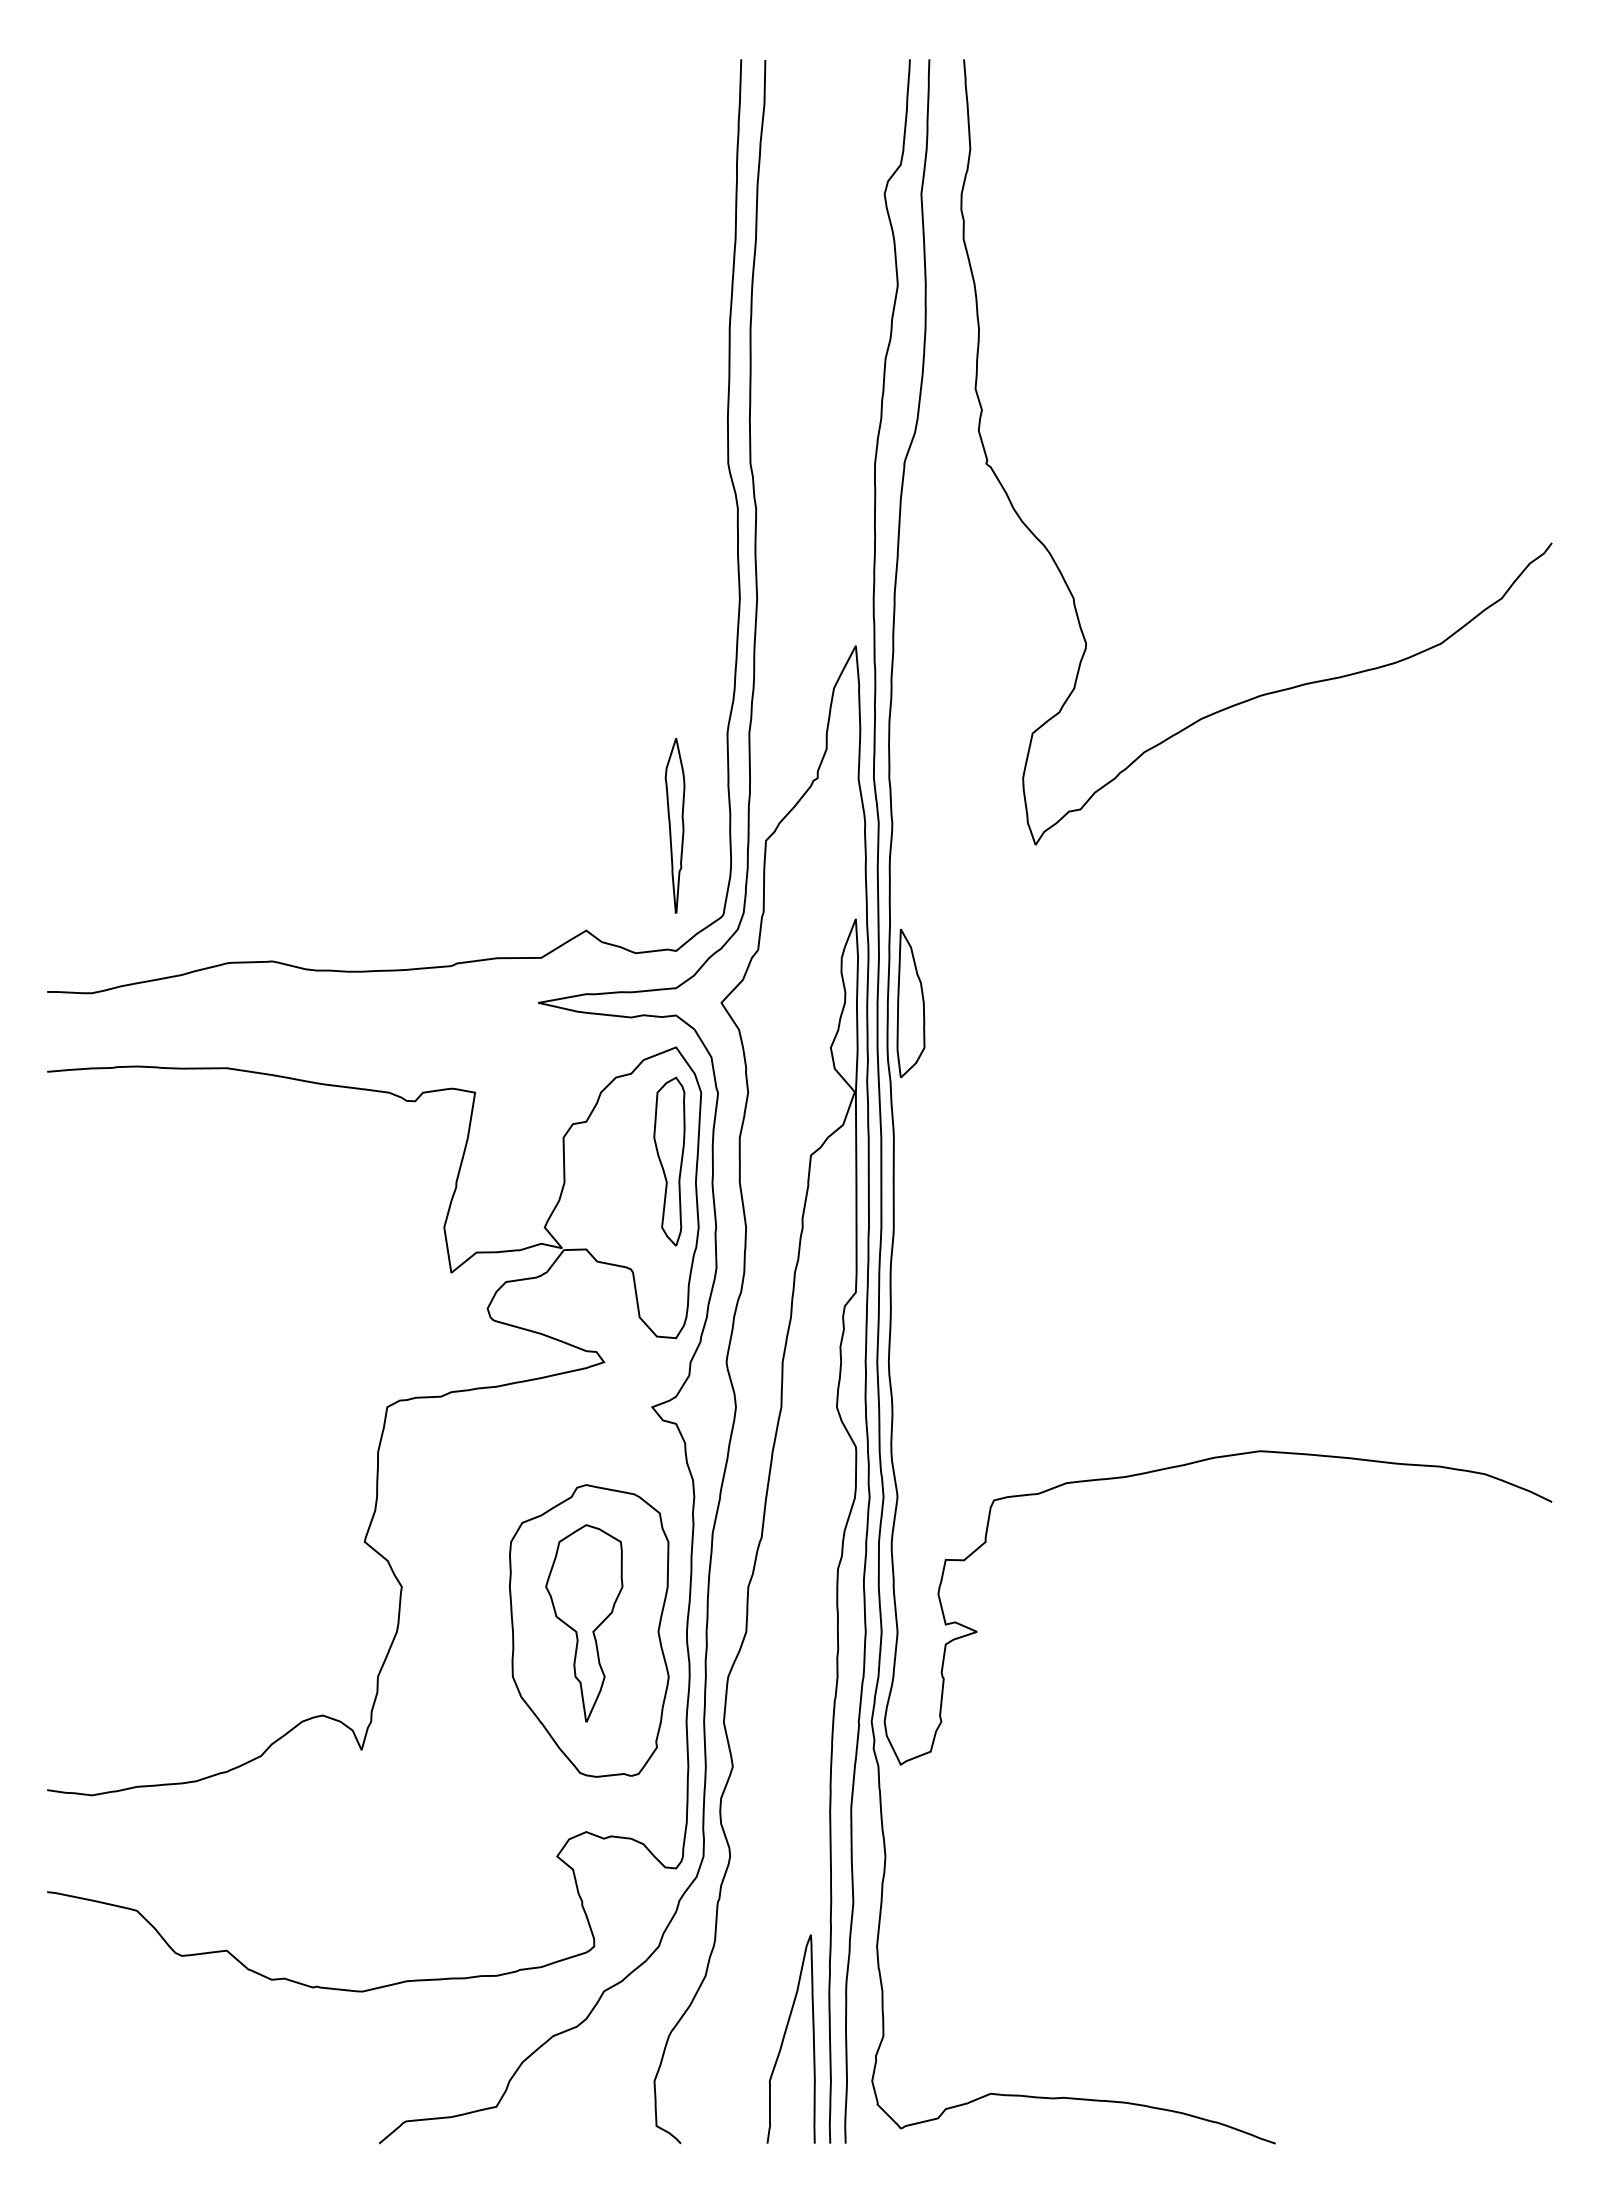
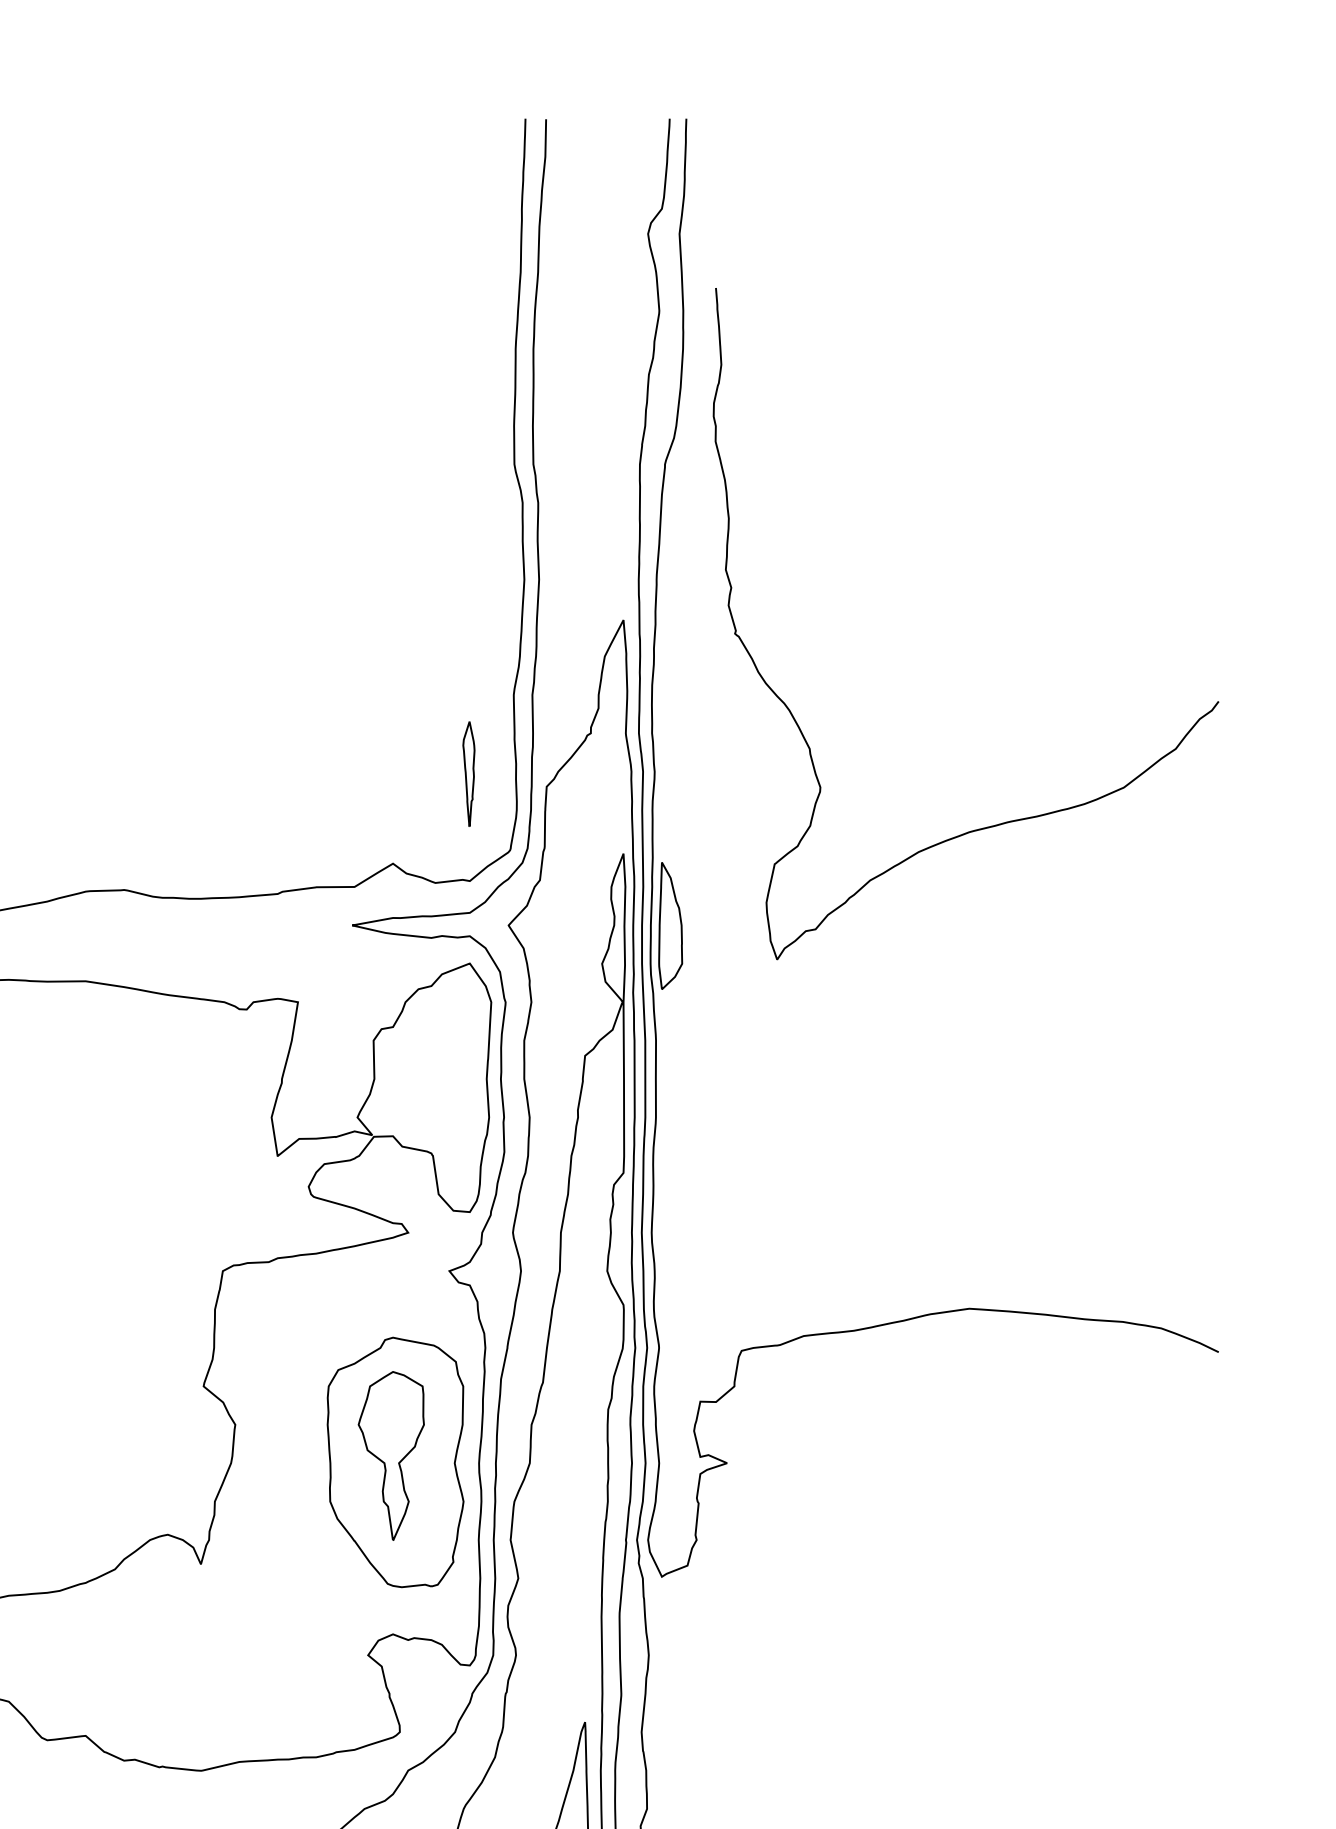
curve: (1057, 564) -> (795, 719), moved
part: (674, 825) -> (468, 773), size x0.7
part: (669, 1161) -> (464, 1061), removed

